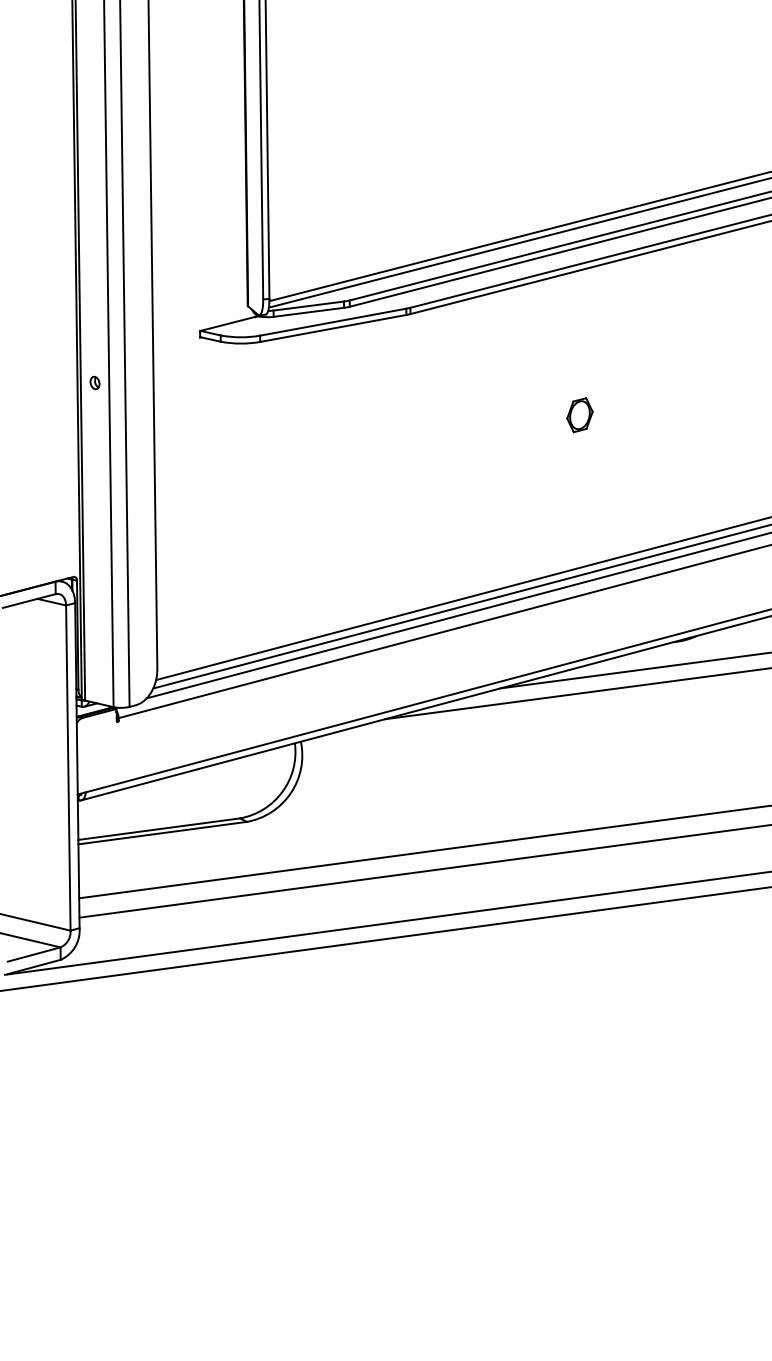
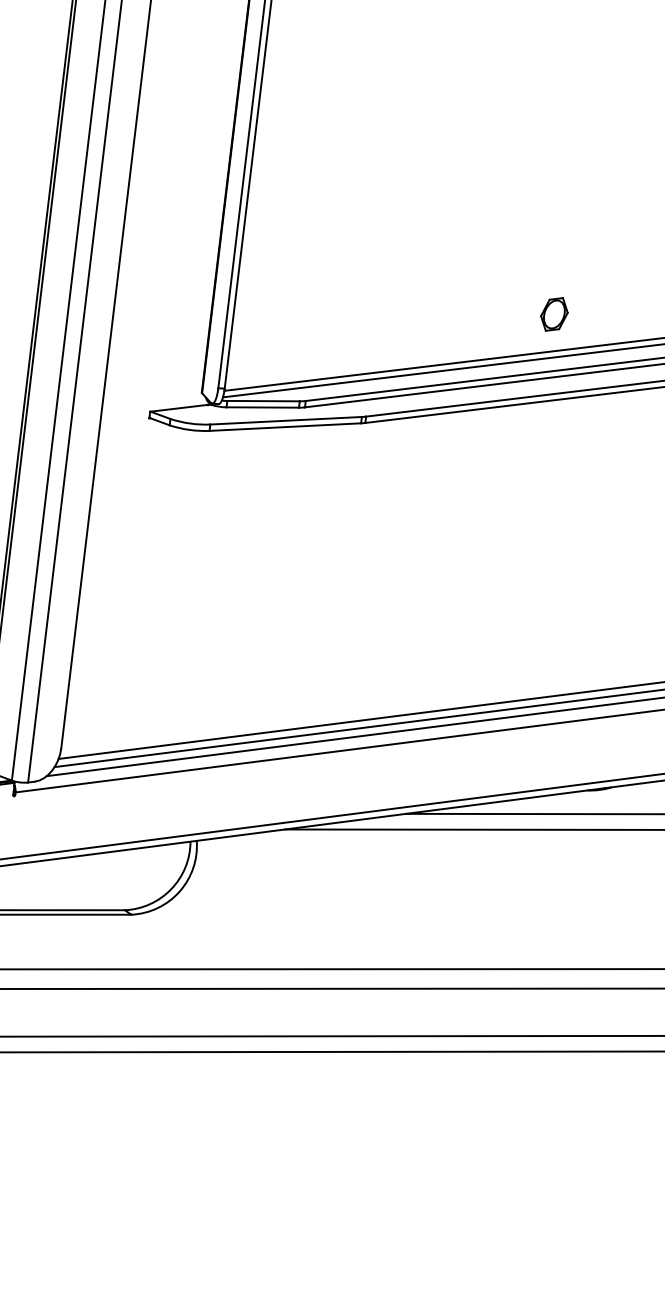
part: (94, 382) -> (36, 449), removed
part: (579, 415) -> (553, 314), moved

